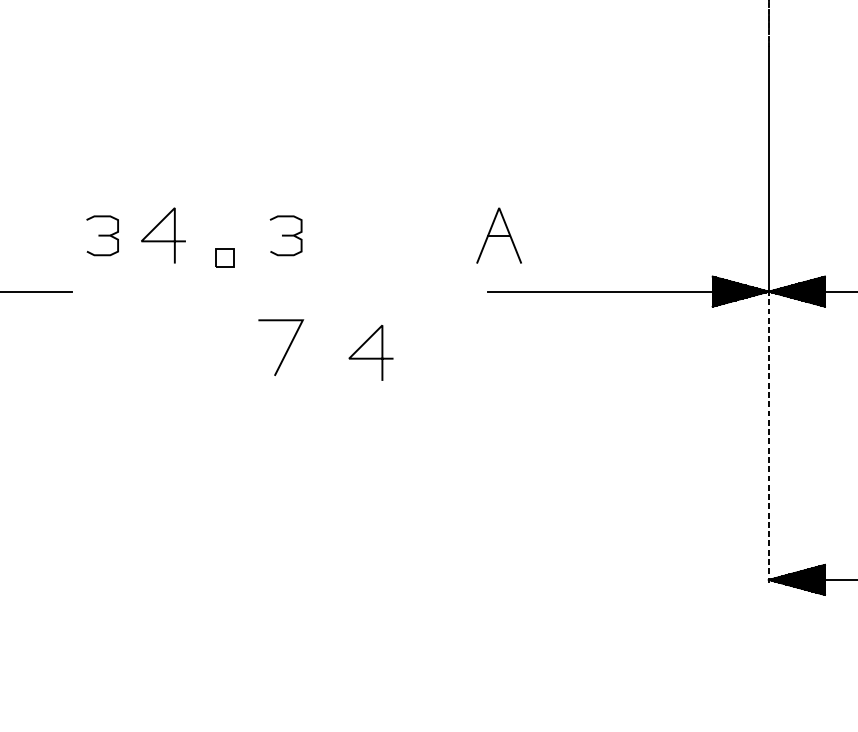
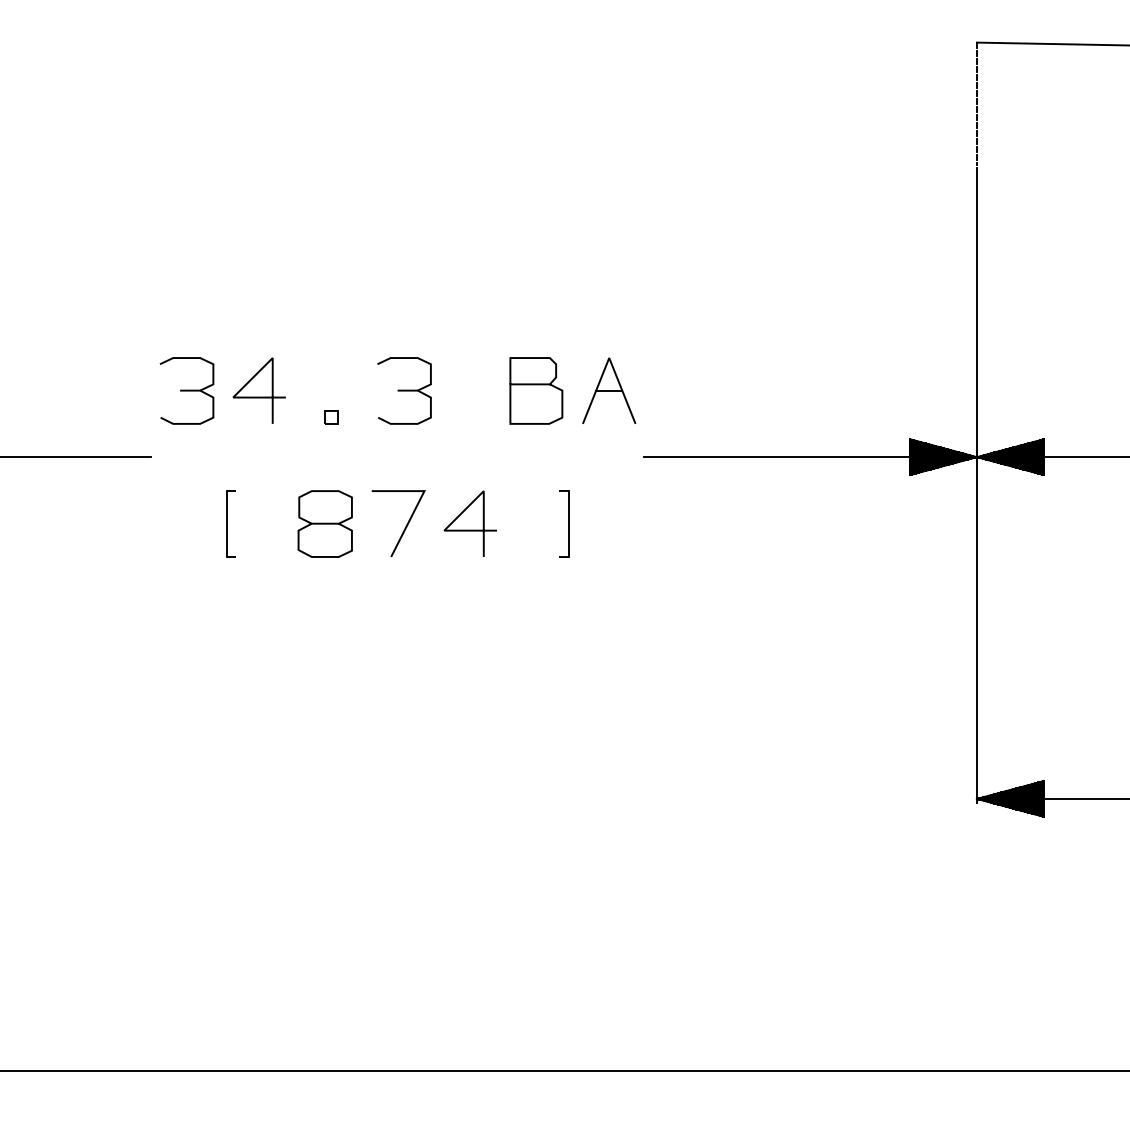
curve: (397, 231) -> (536, 385), added
part: (102, 235) -> (186, 390), size x1.43
part: (286, 235) -> (404, 390), size x1.43
part: (499, 235) -> (609, 390), moved
part: (224, 258) -> (331, 417), size x0.62
line: (136, 347) -> (227, 523), added
curve: (218, 347) -> (324, 523), added
line: (424, 347) -> (568, 523), added
line: (370, 357) -> (469, 529), moved
line: (768, 439) -> (976, 632), dashed -> solid

